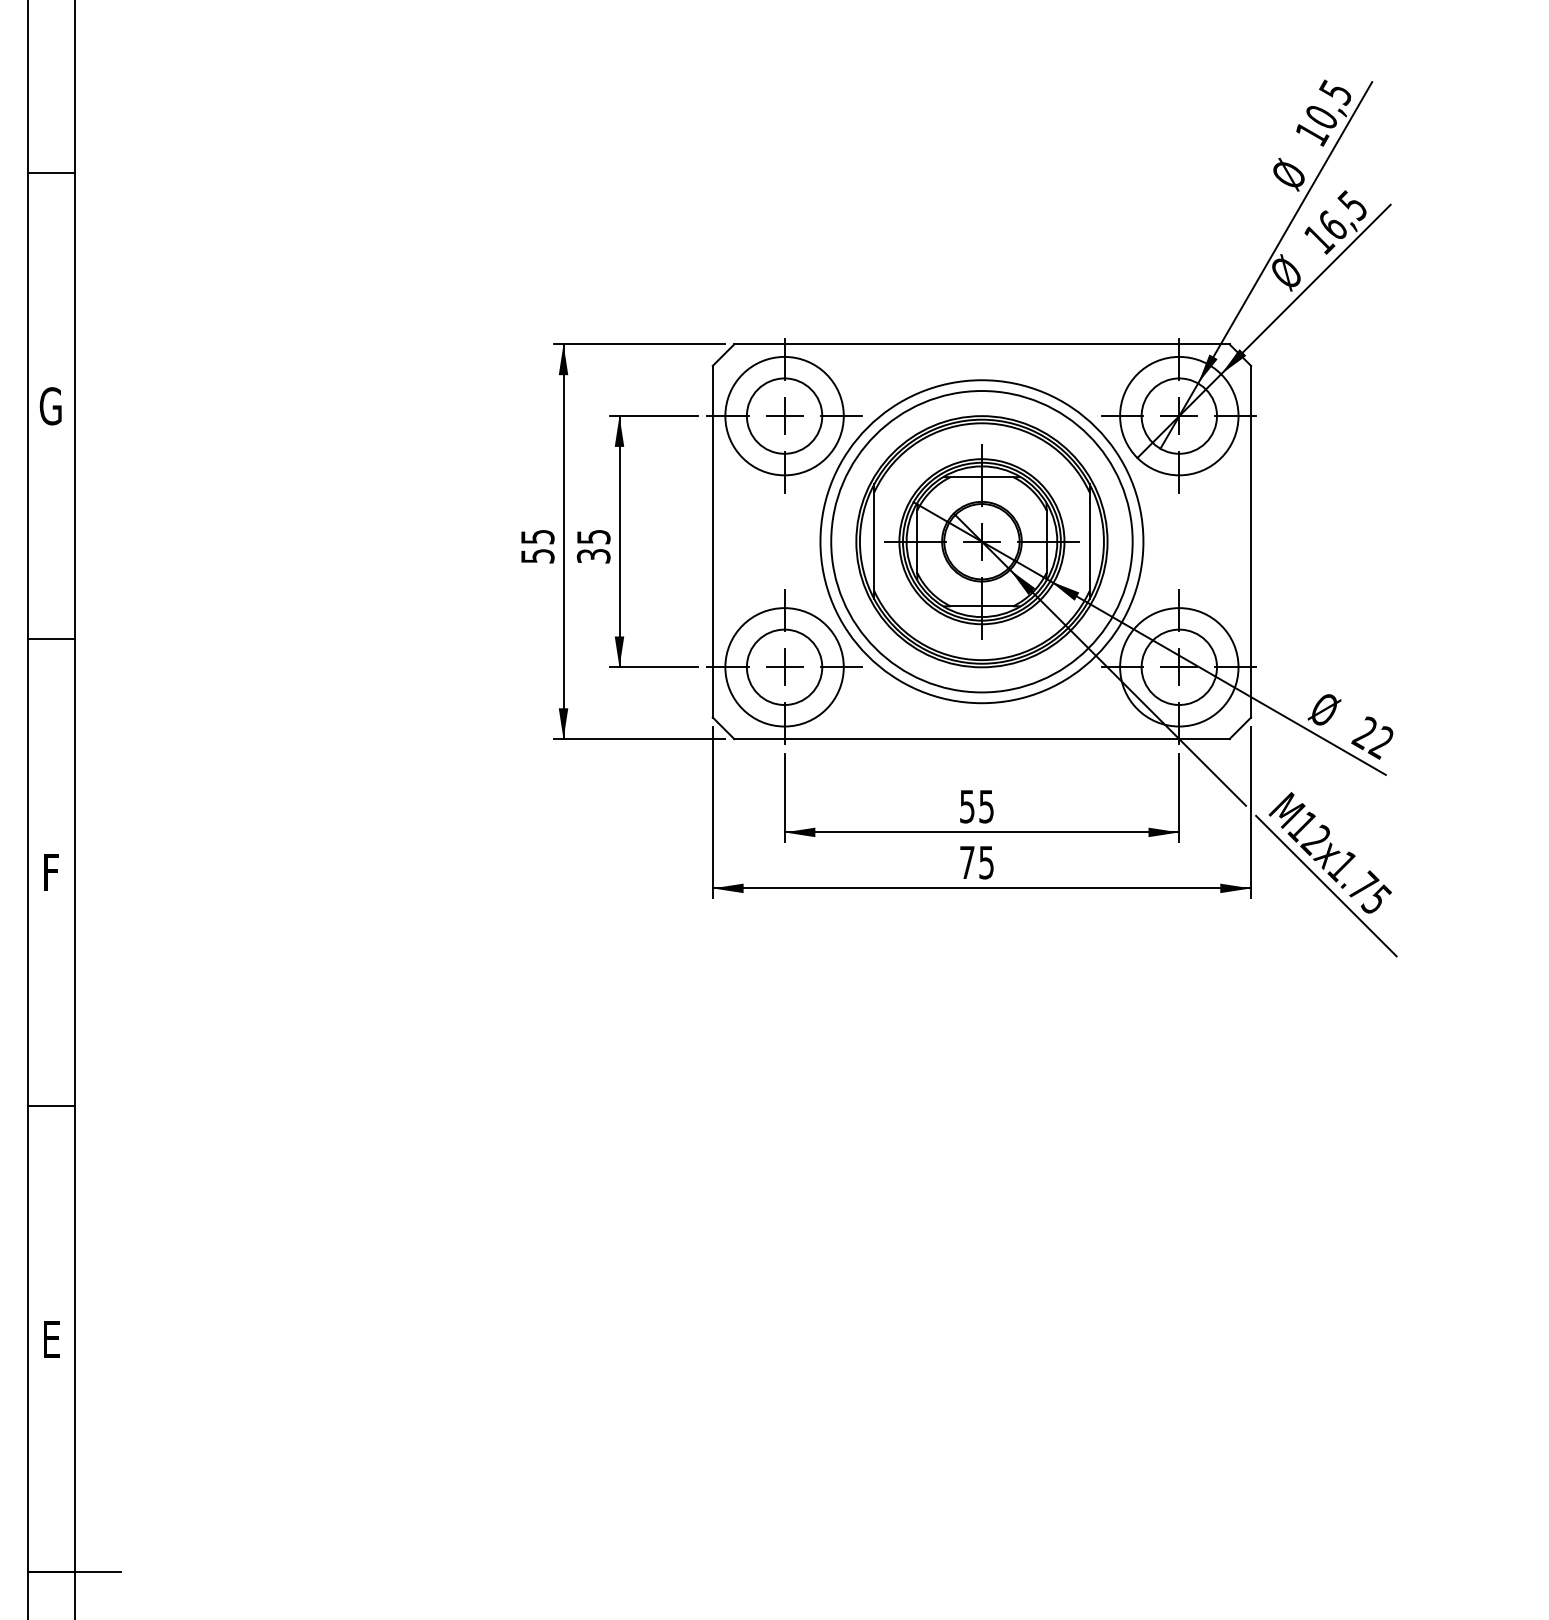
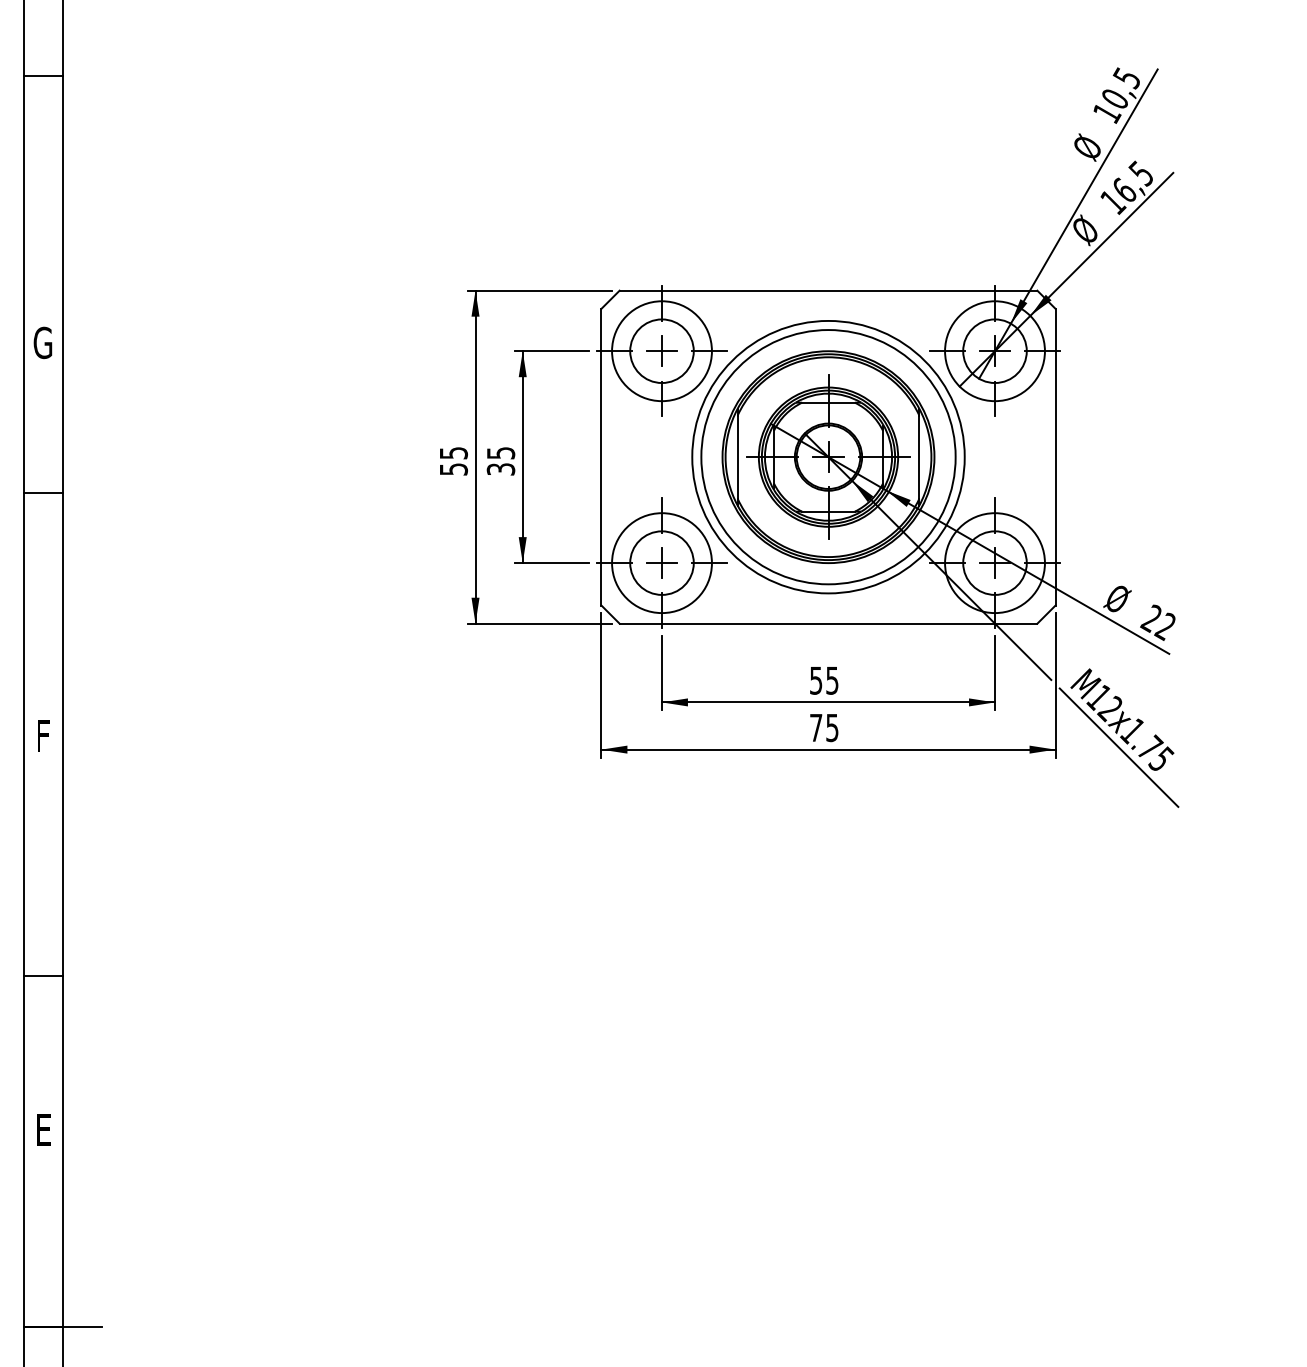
line: (50, 172) -> (42, 75), moved
line: (50, 639) -> (42, 493), moved
line: (50, 1105) -> (42, 975), moved

